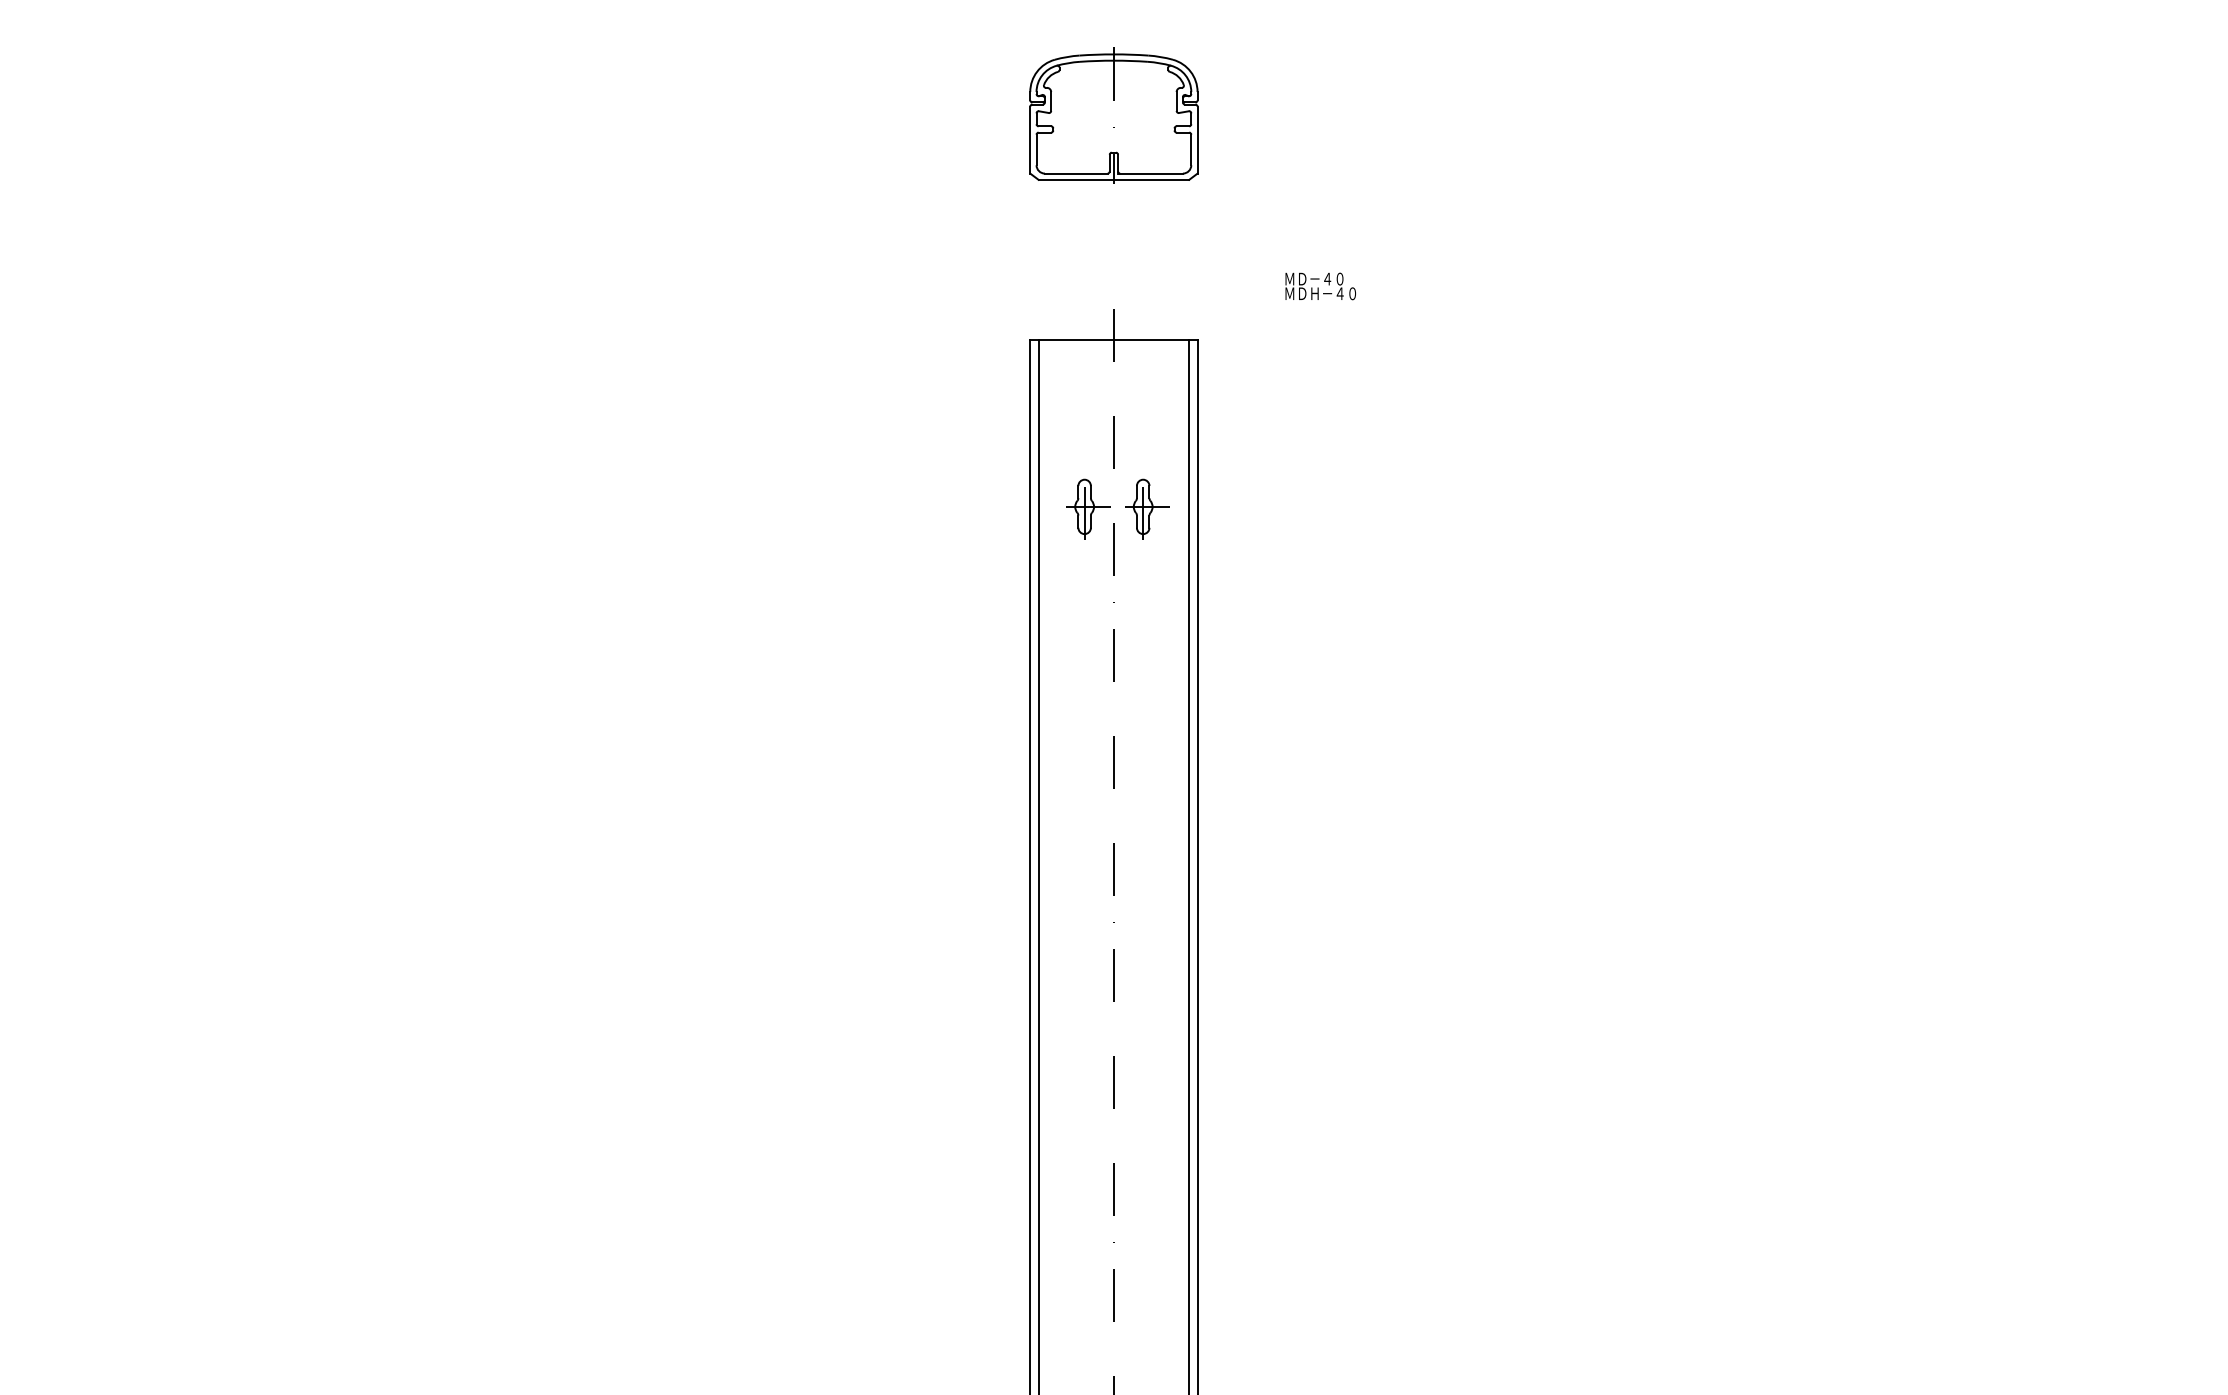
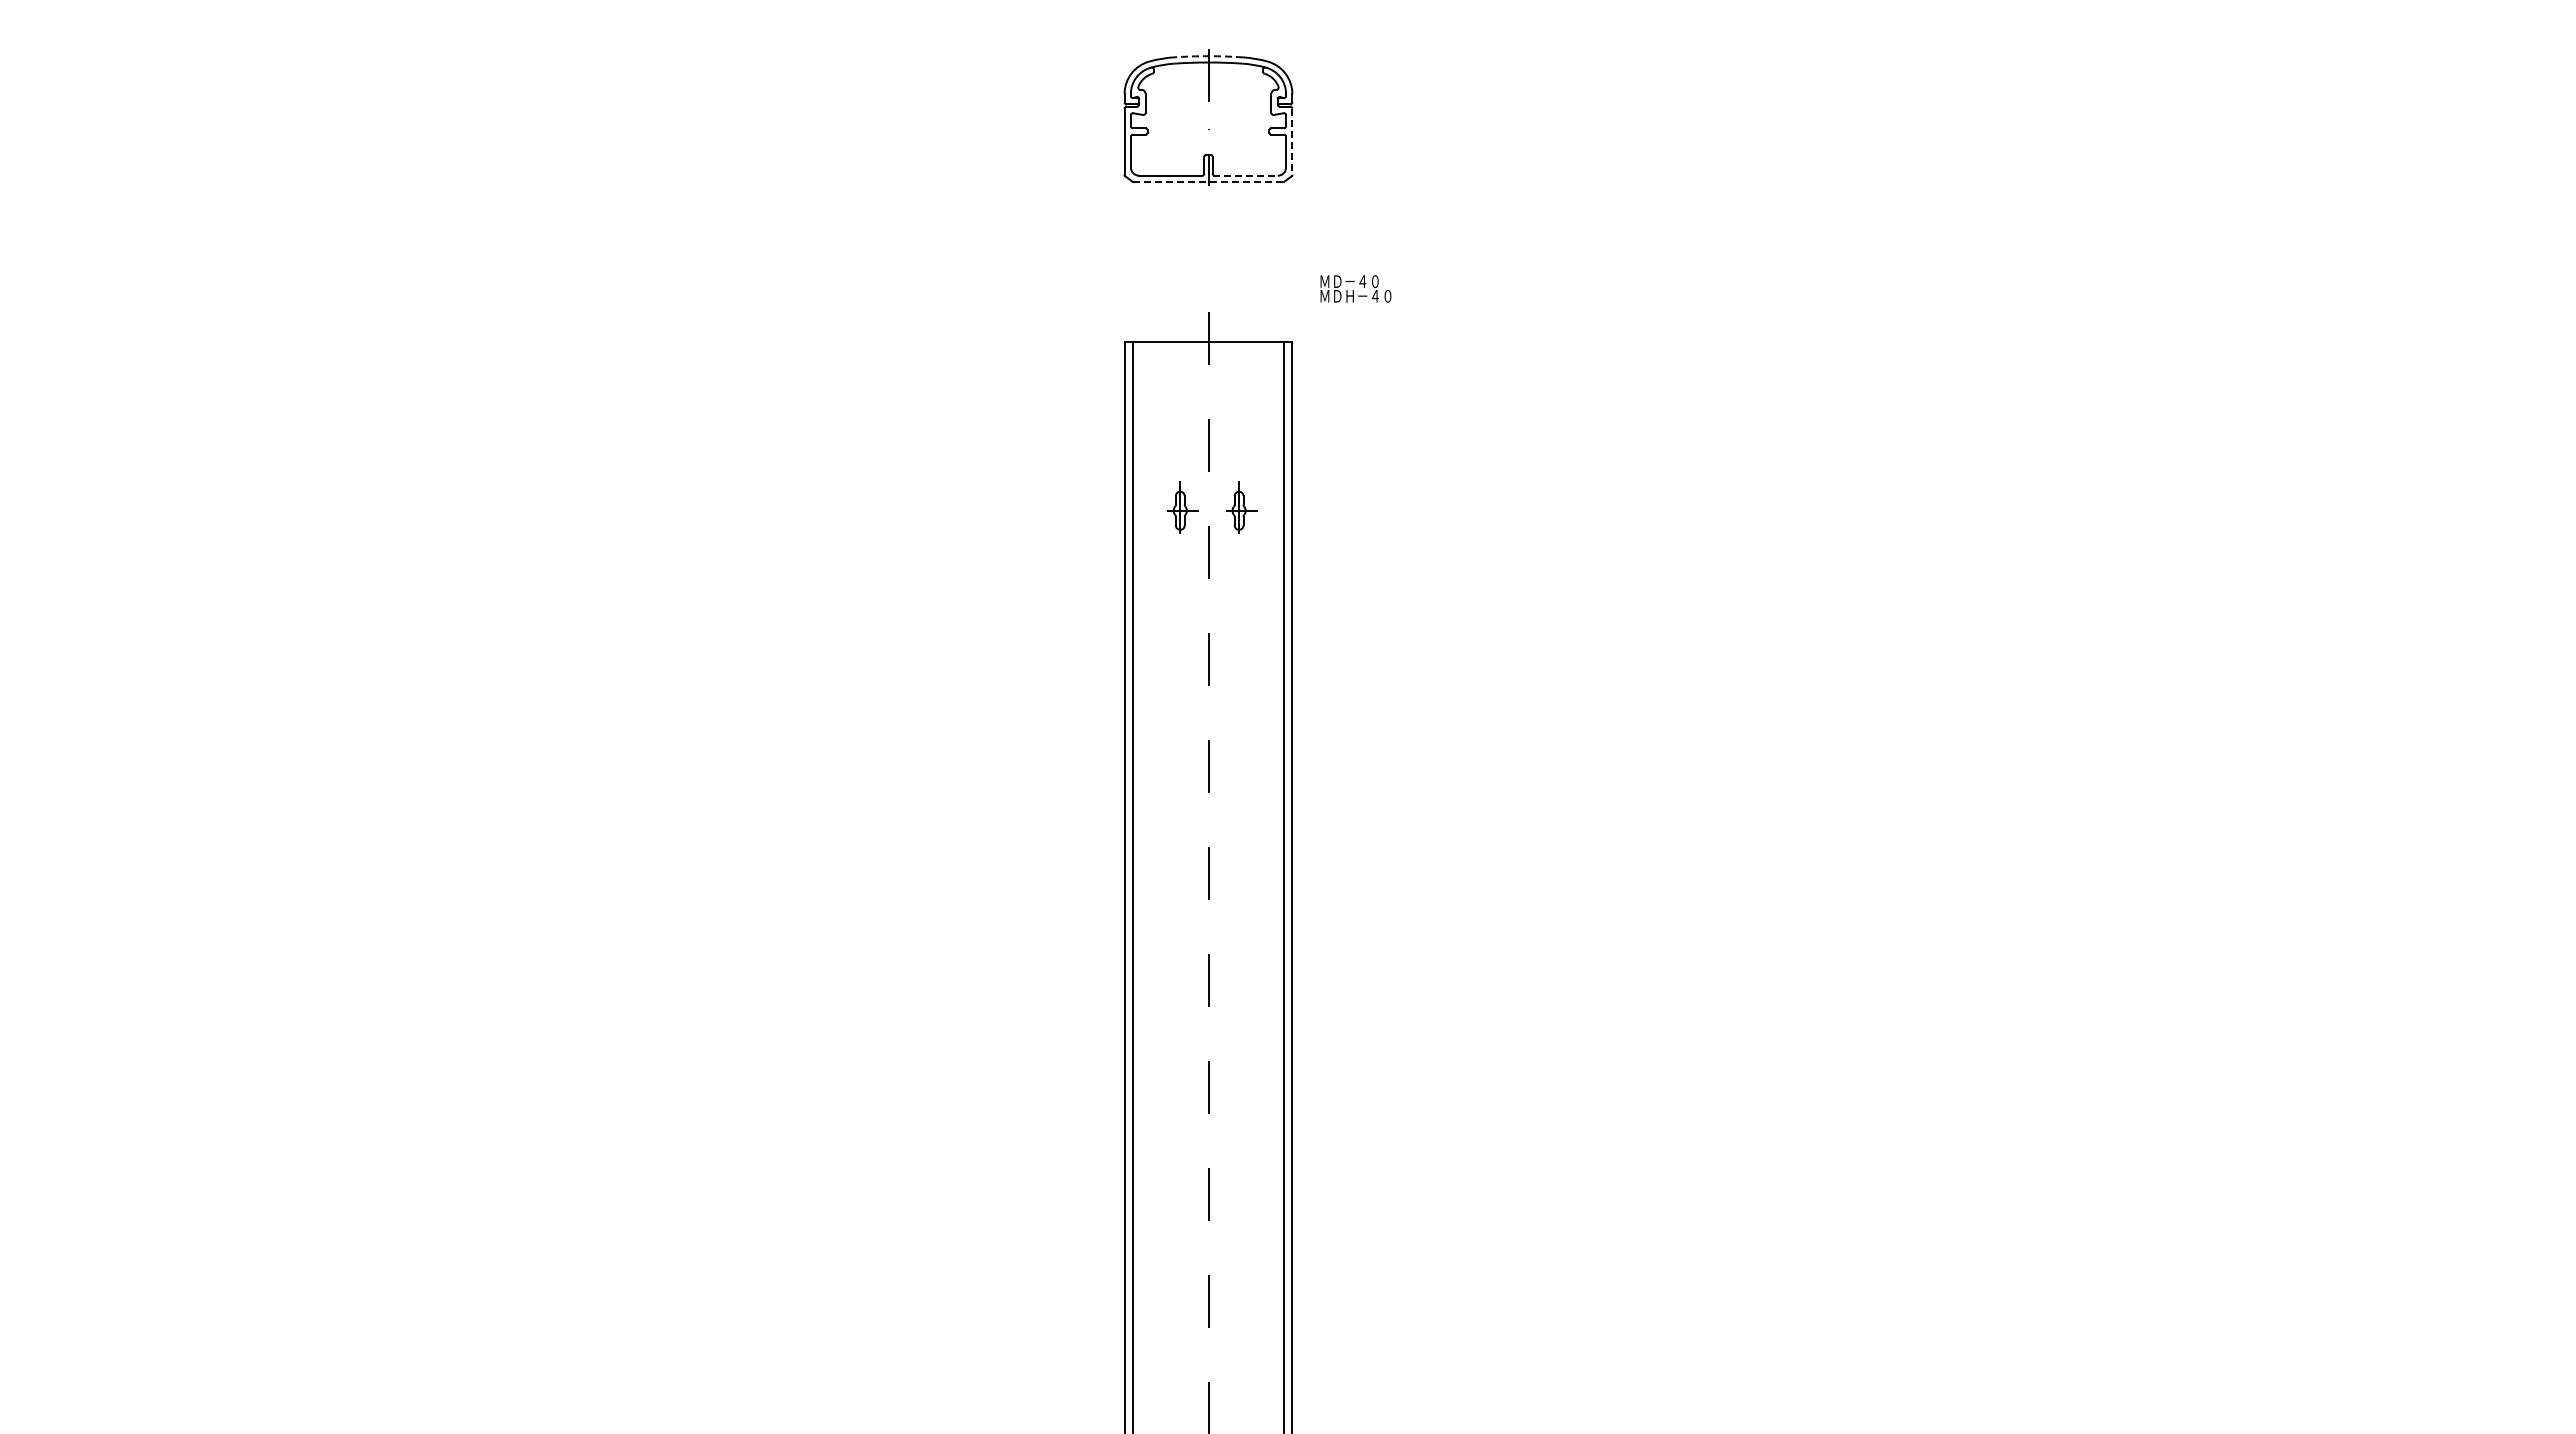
arc: (1113, 54) -> (1208, 56), solid -> dashed
line: (1197, 140) -> (1292, 142), solid -> dashed
line: (1150, 173) -> (1245, 175), solid -> dashed
line: (1113, 180) -> (1208, 182), solid -> dashed
text: (1320, 285) -> (1355, 288), moved
part: (1088, 509) -> (1182, 512), size x0.7
part: (1146, 509) -> (1241, 512), size x0.7

